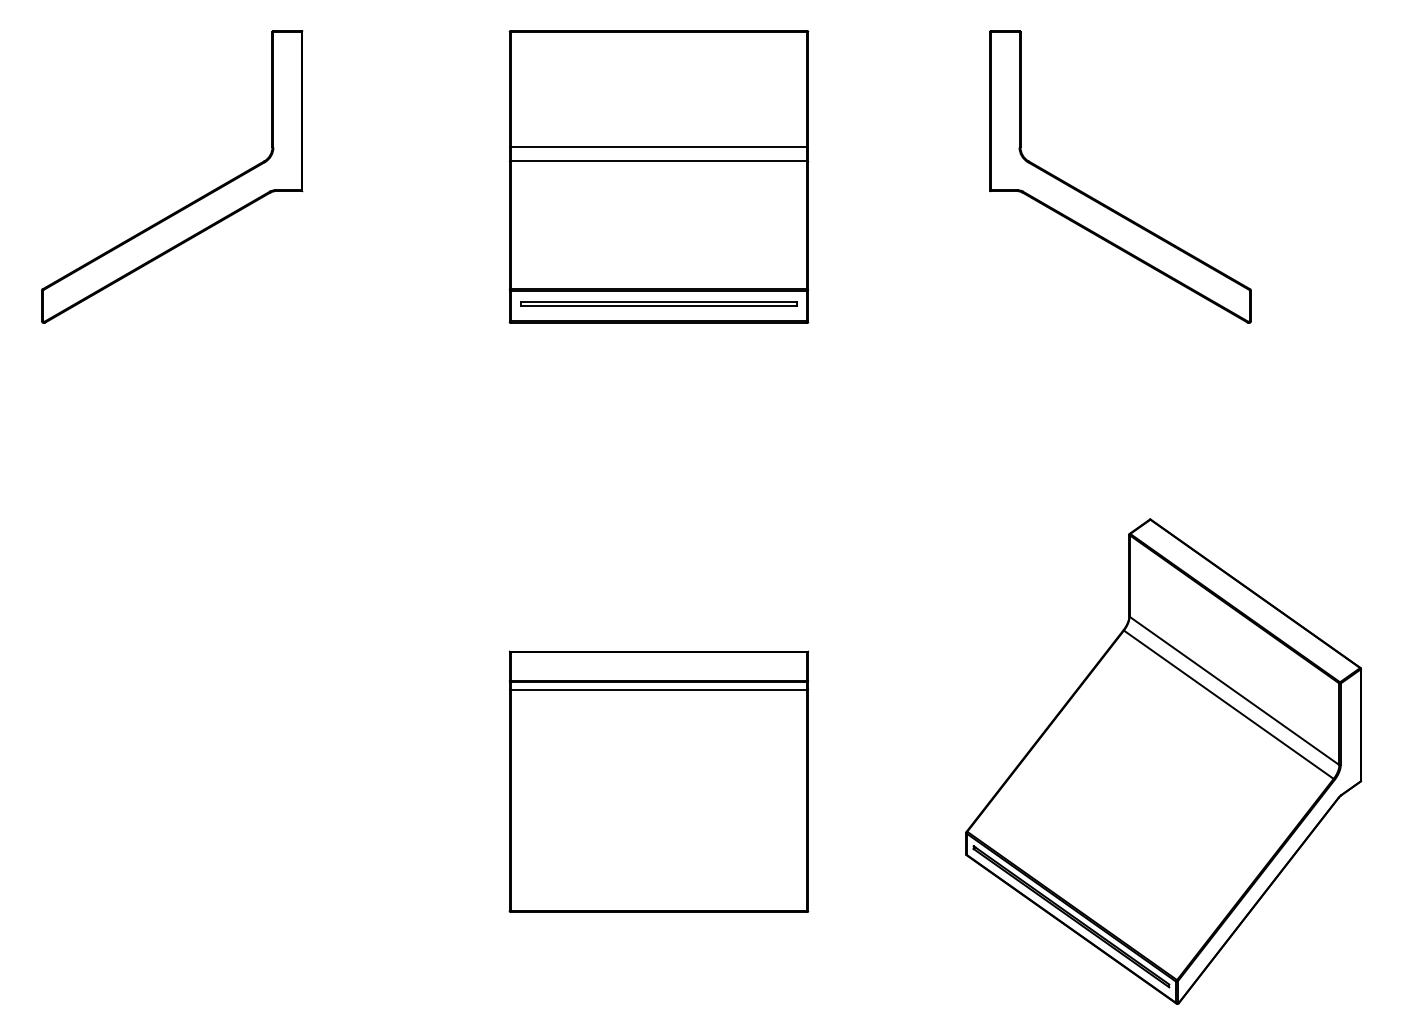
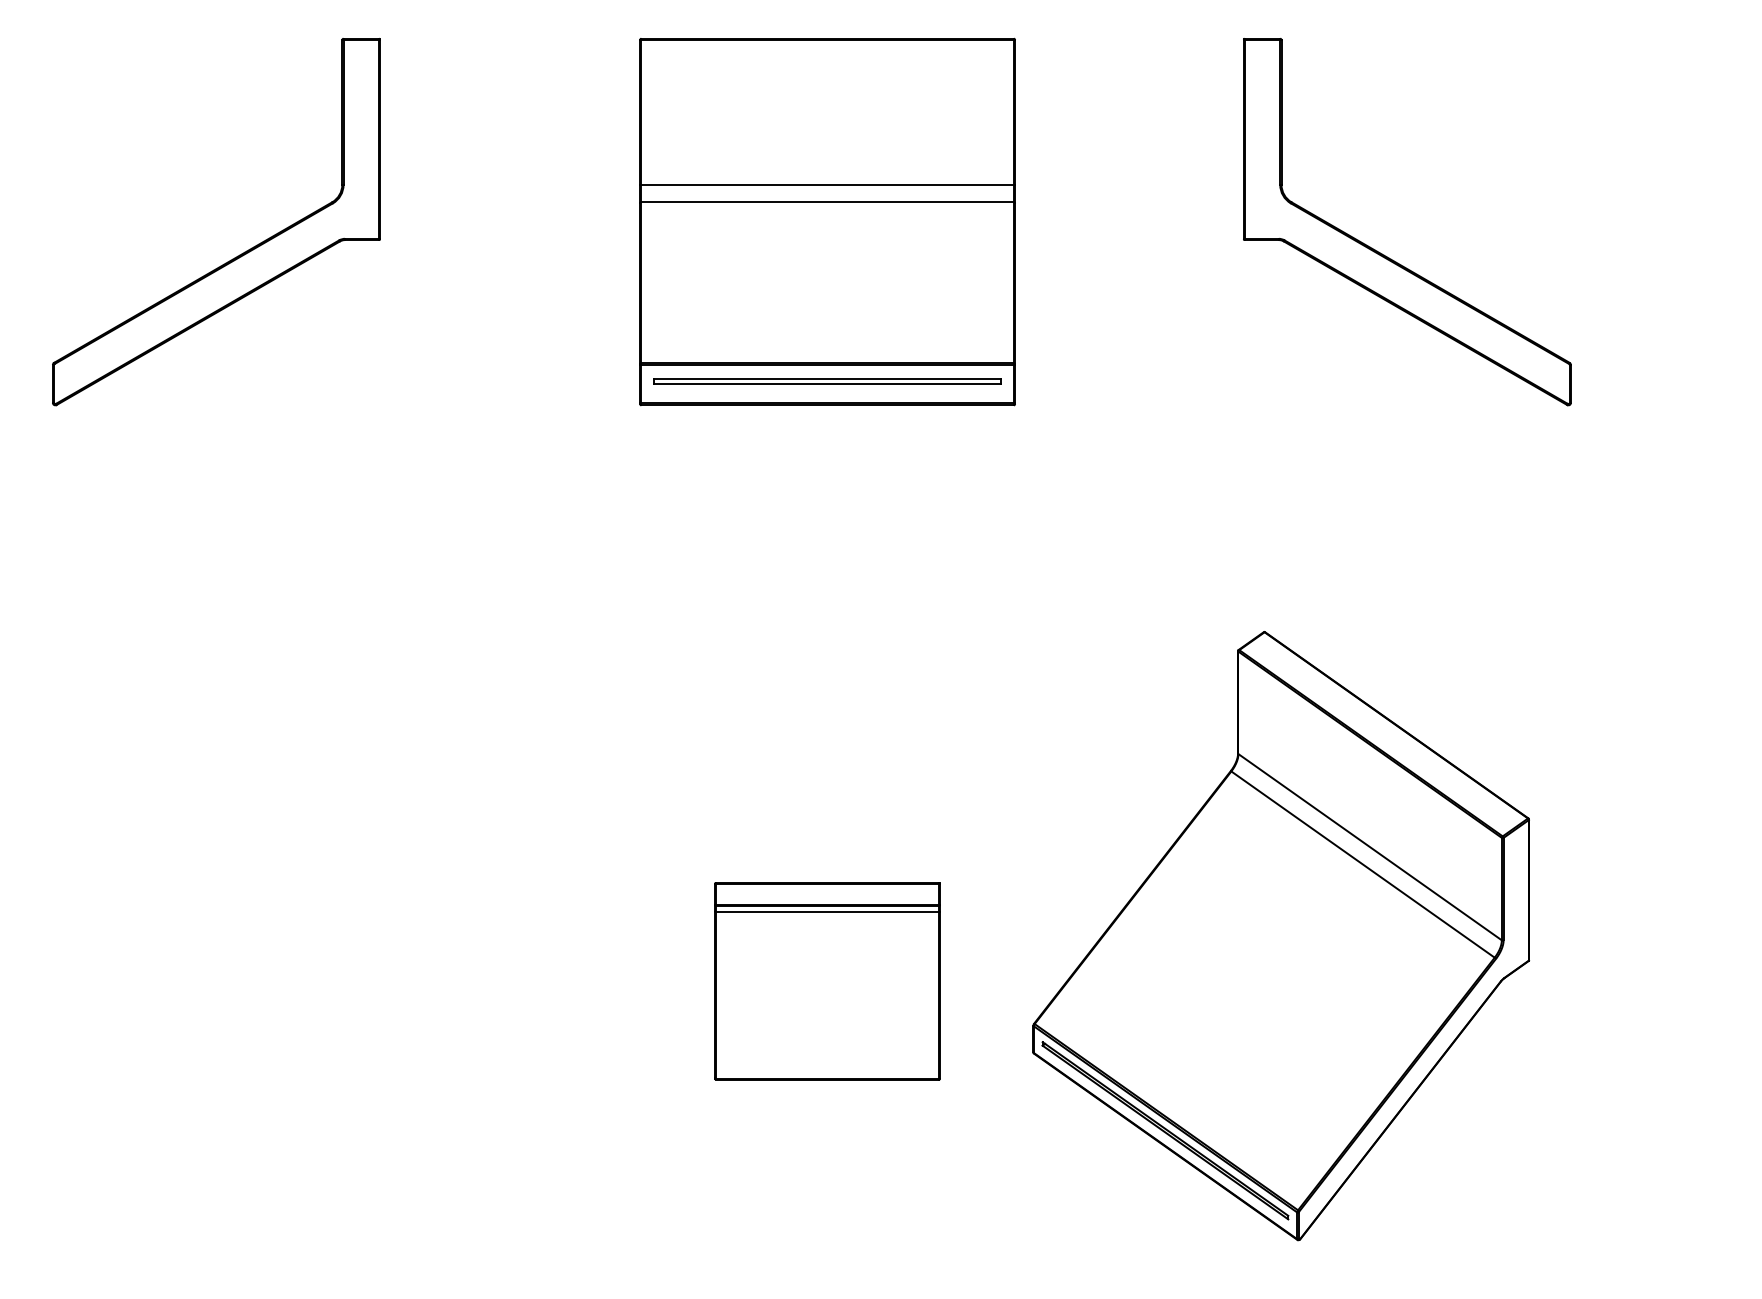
part: (1163, 762) -> (1281, 936), moved
part: (658, 781) -> (827, 981), size x0.6

